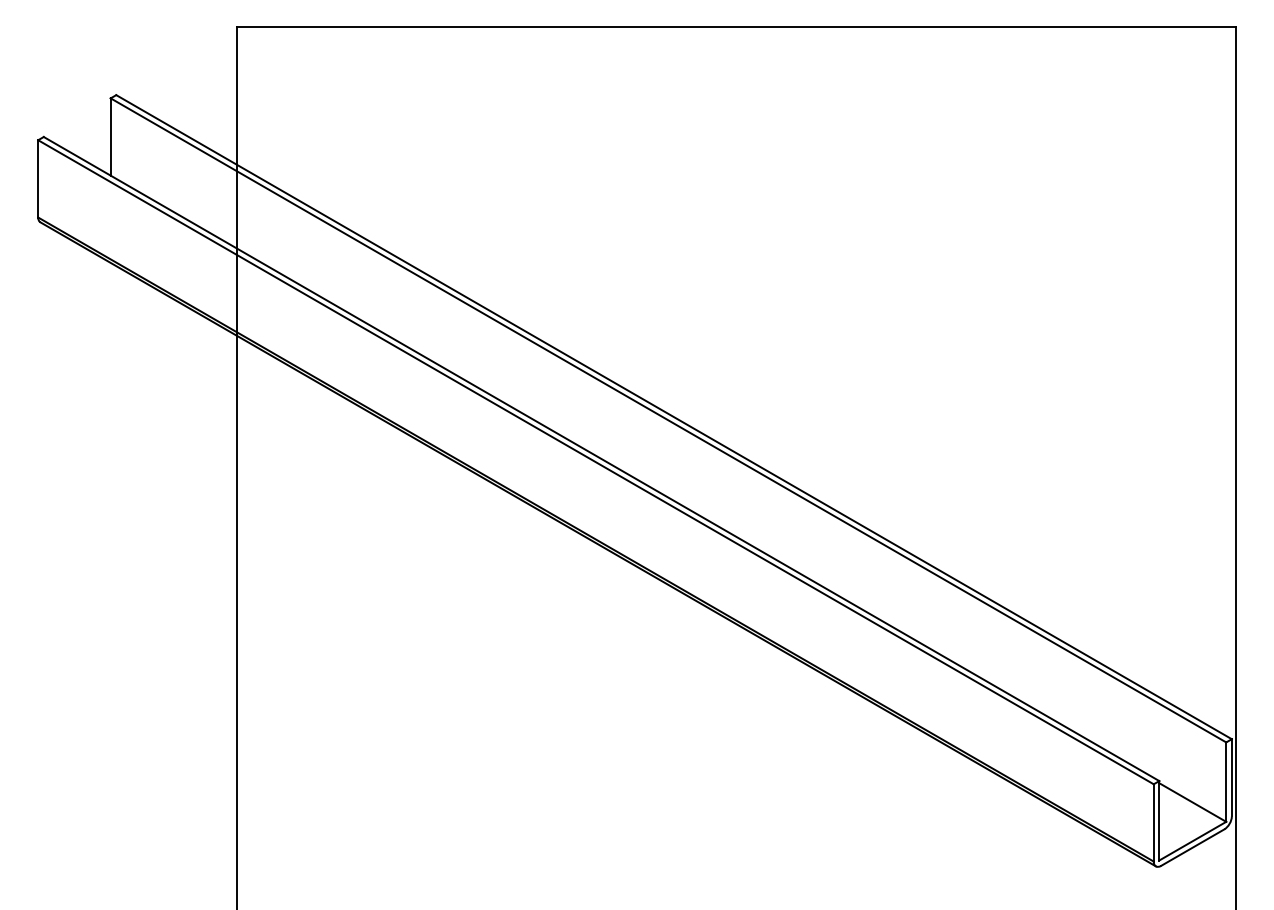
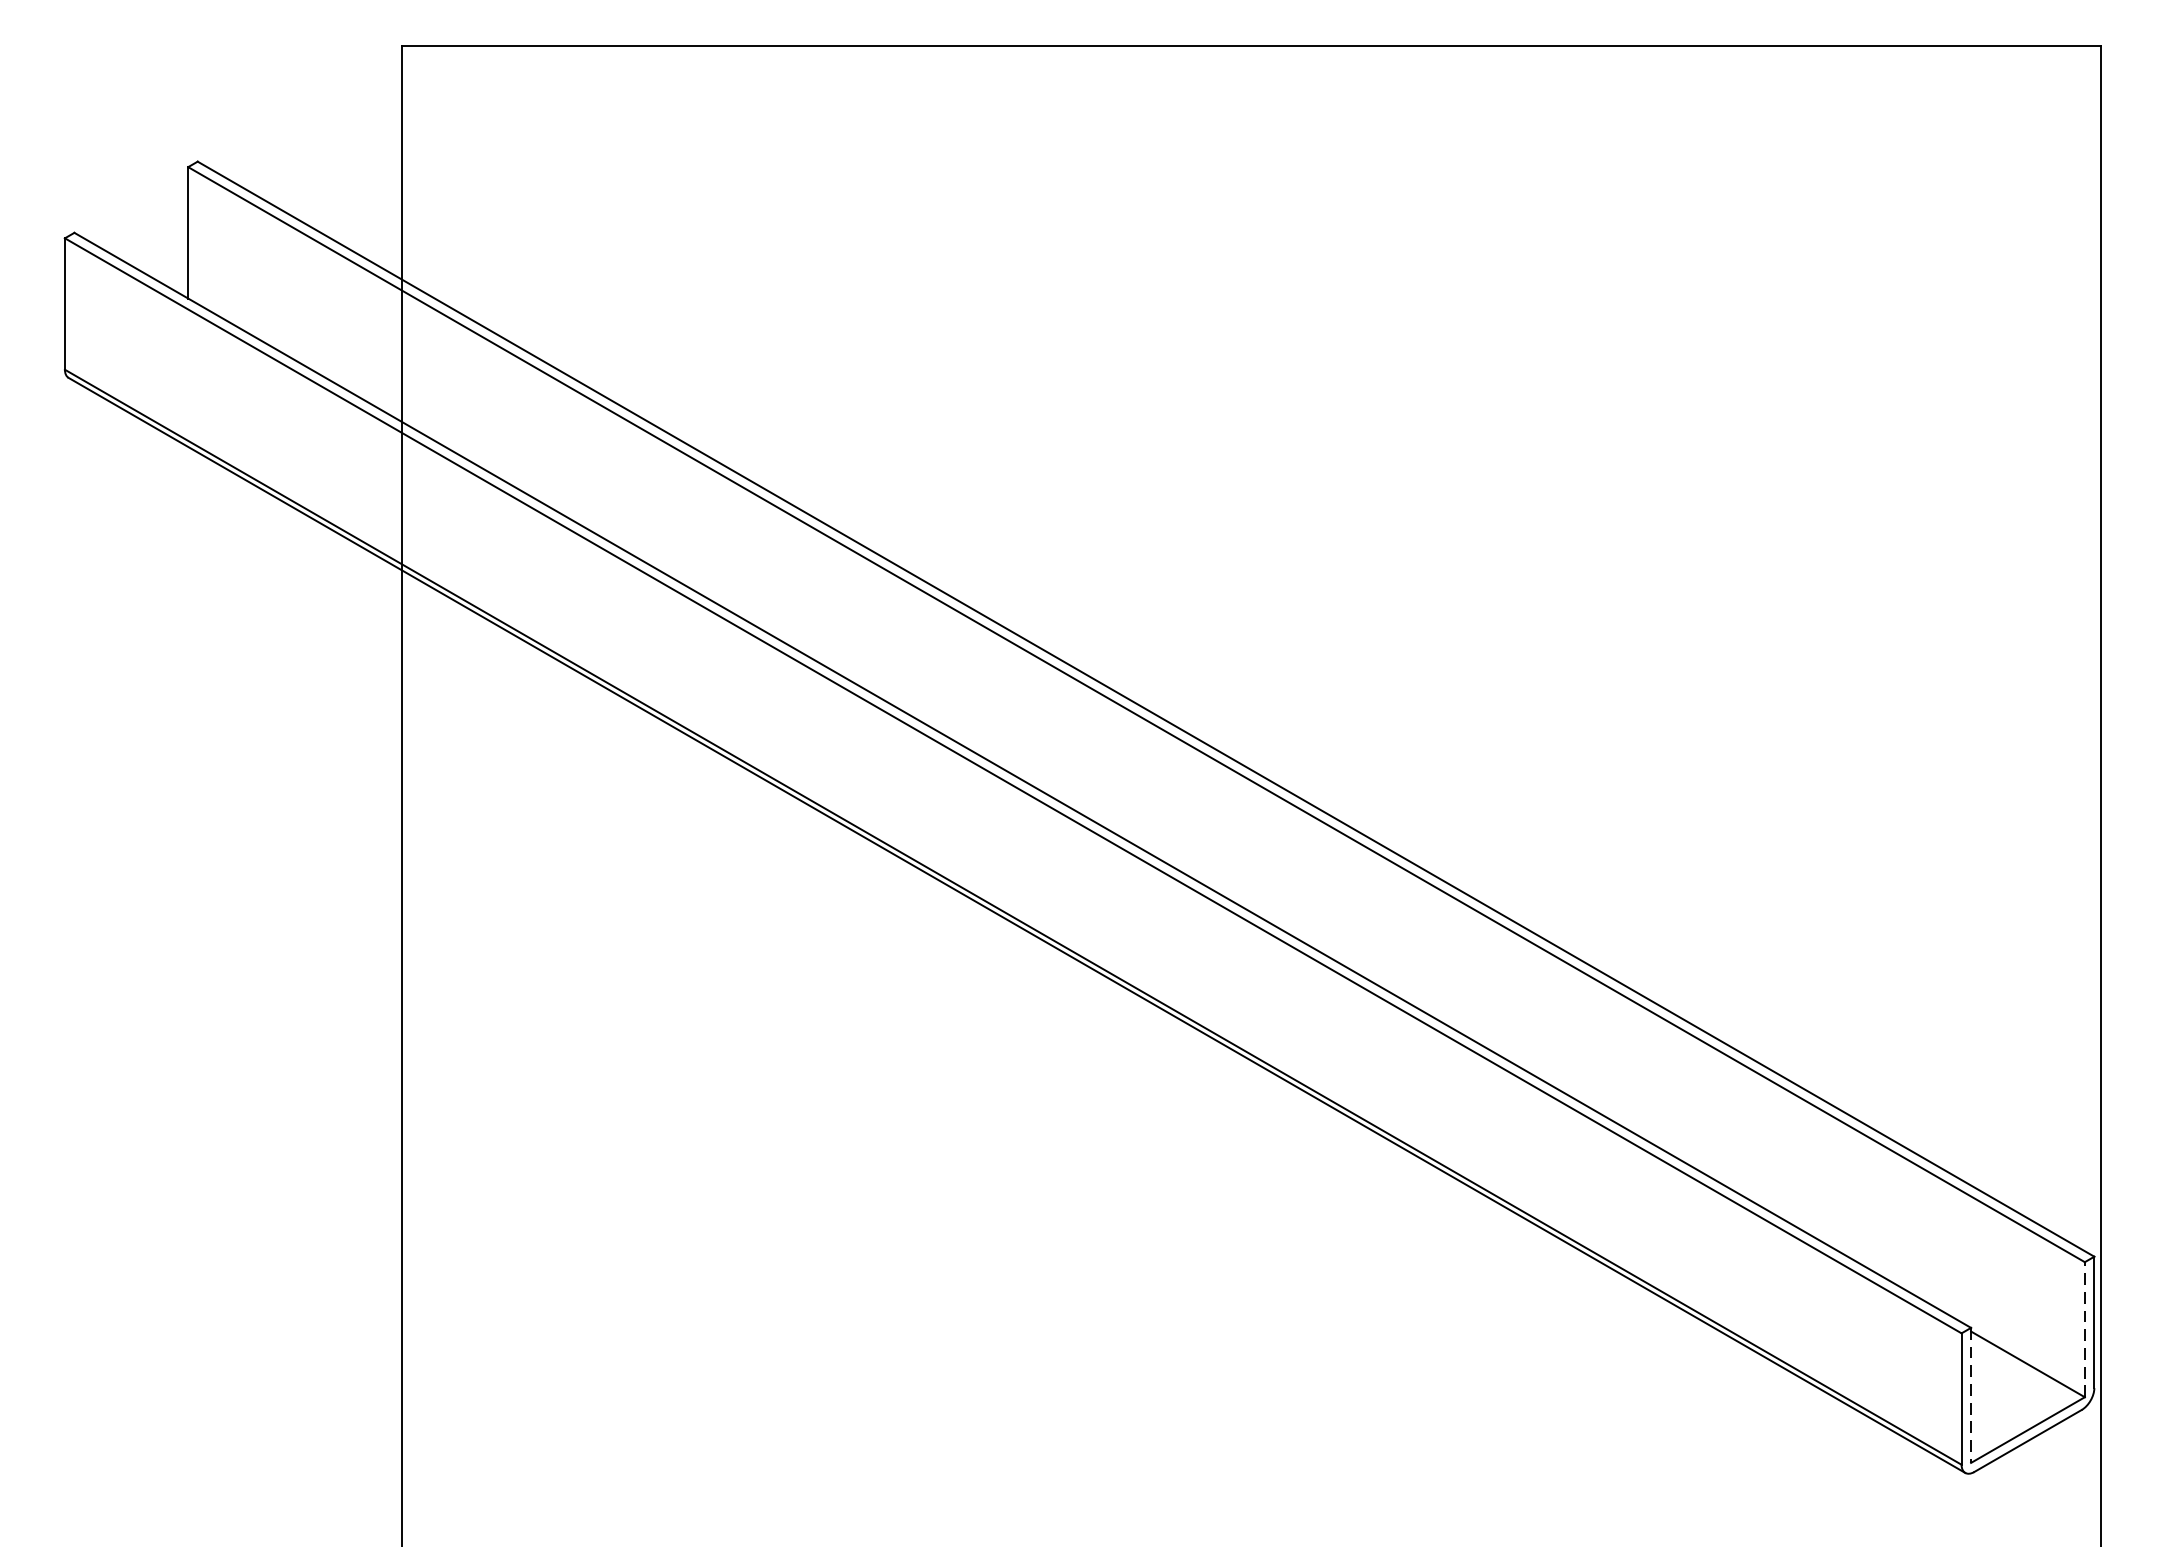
line: (1226, 782) -> (2085, 1330), solid -> dashed
line: (1159, 820) -> (1971, 1394), solid -> dashed

